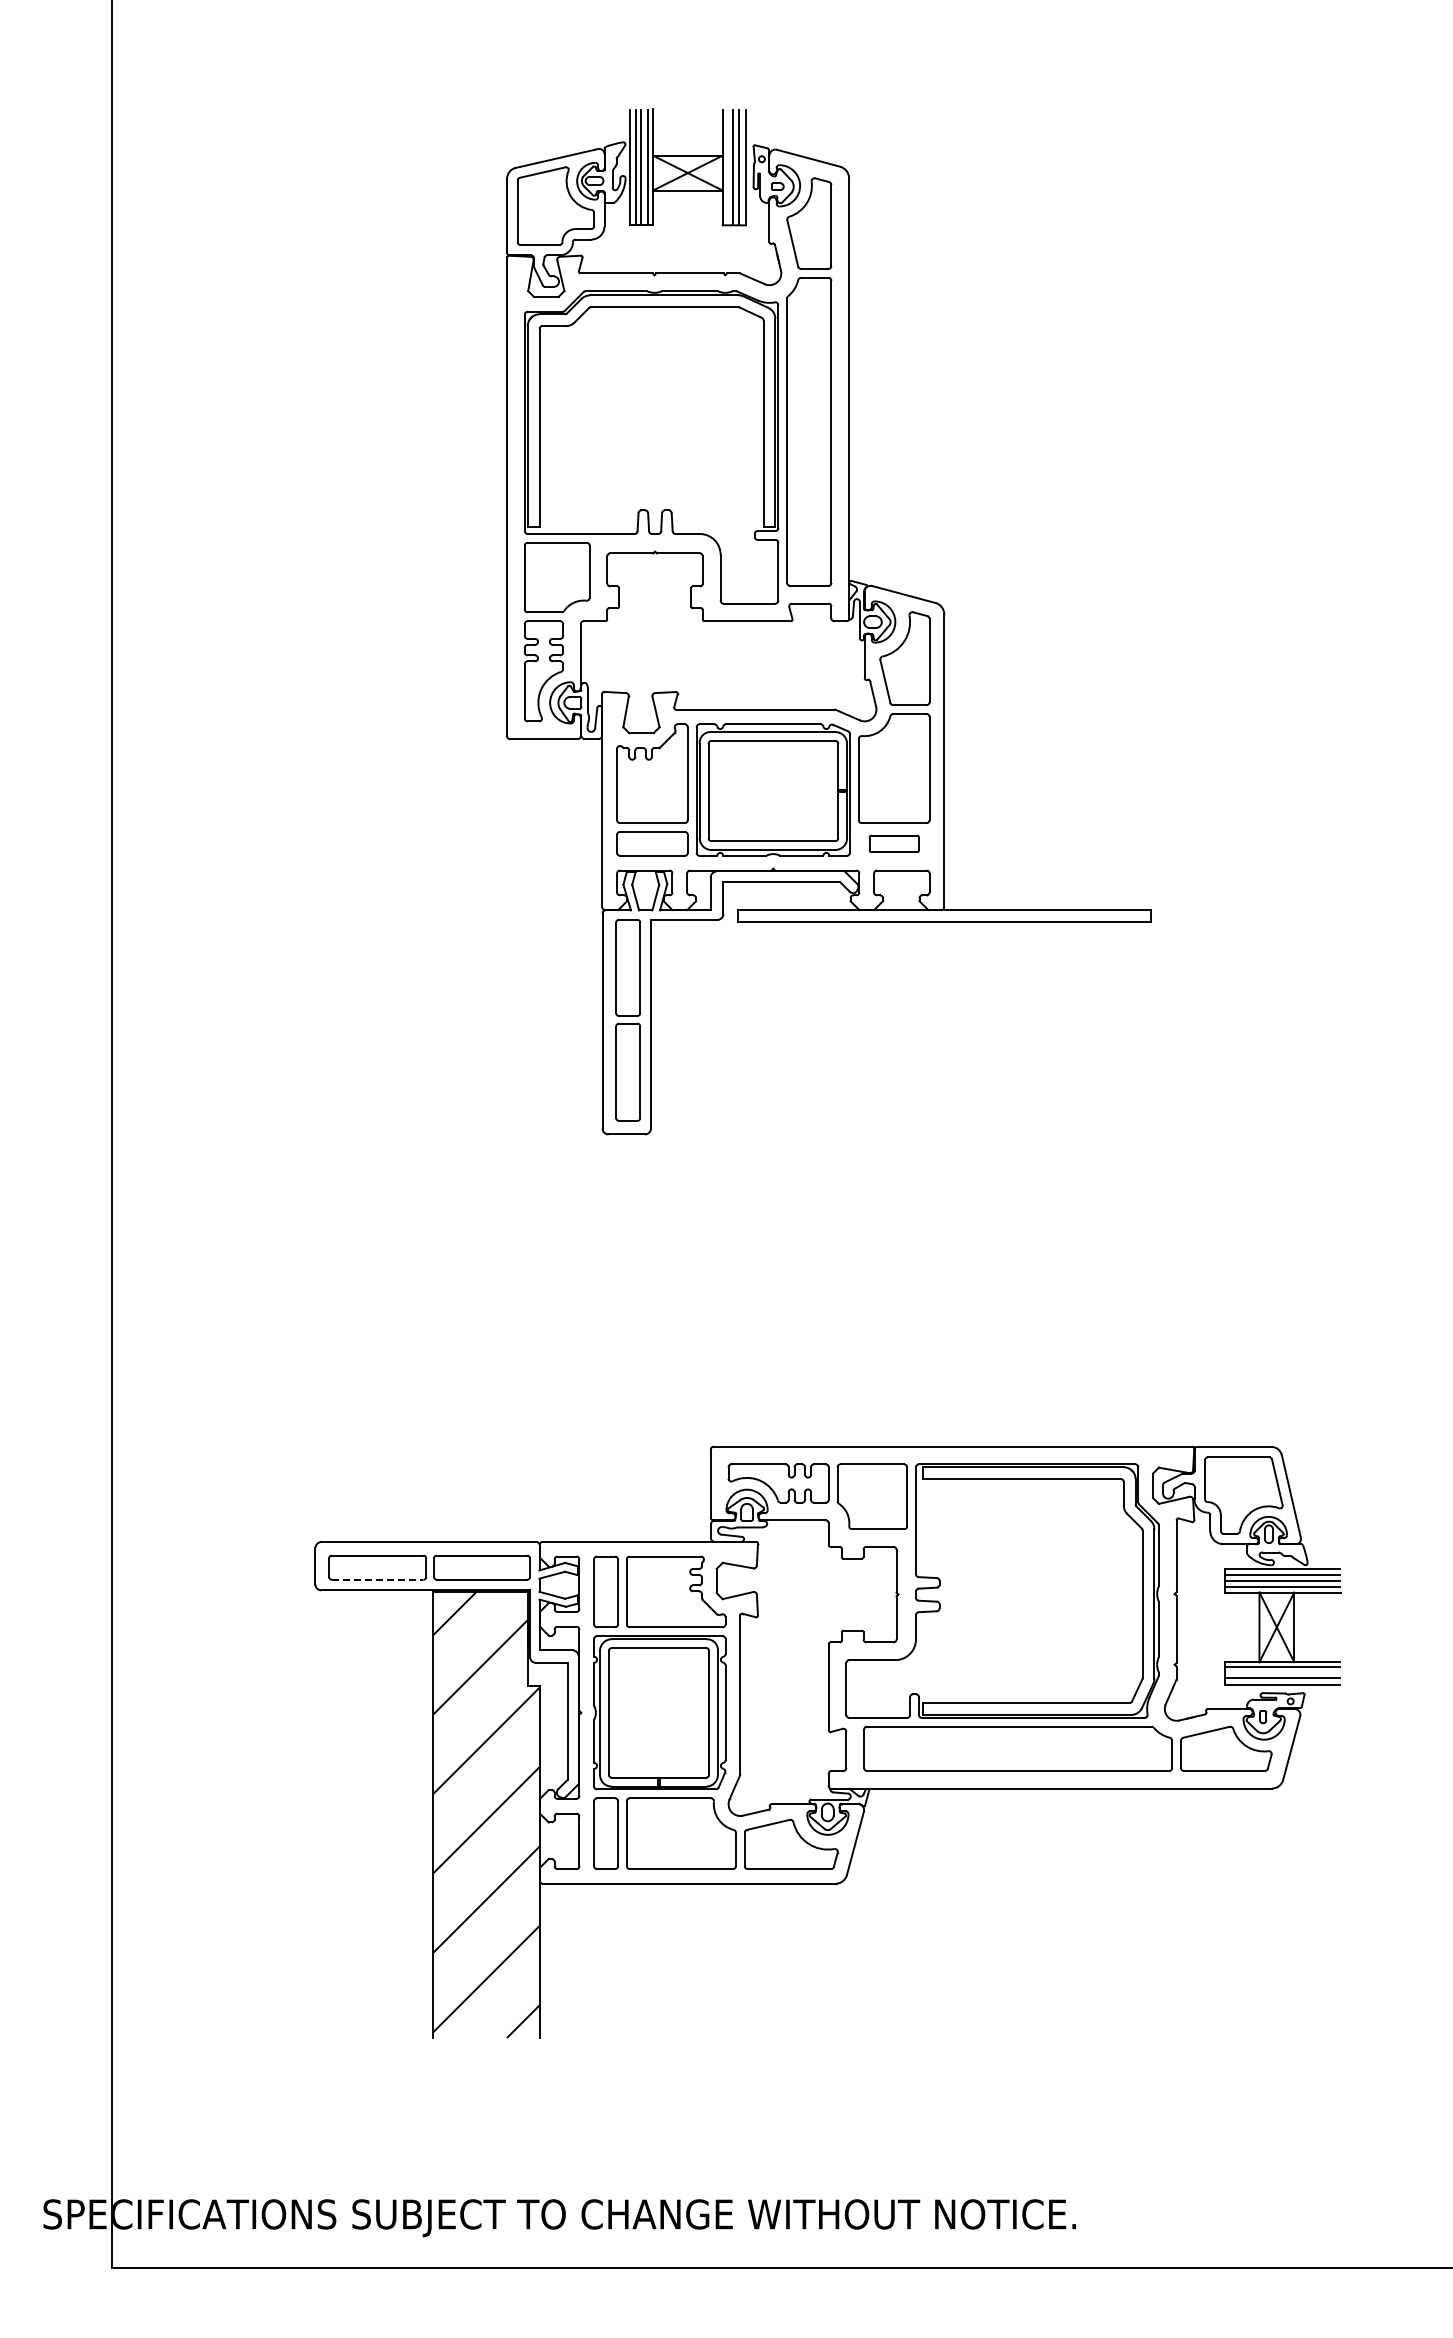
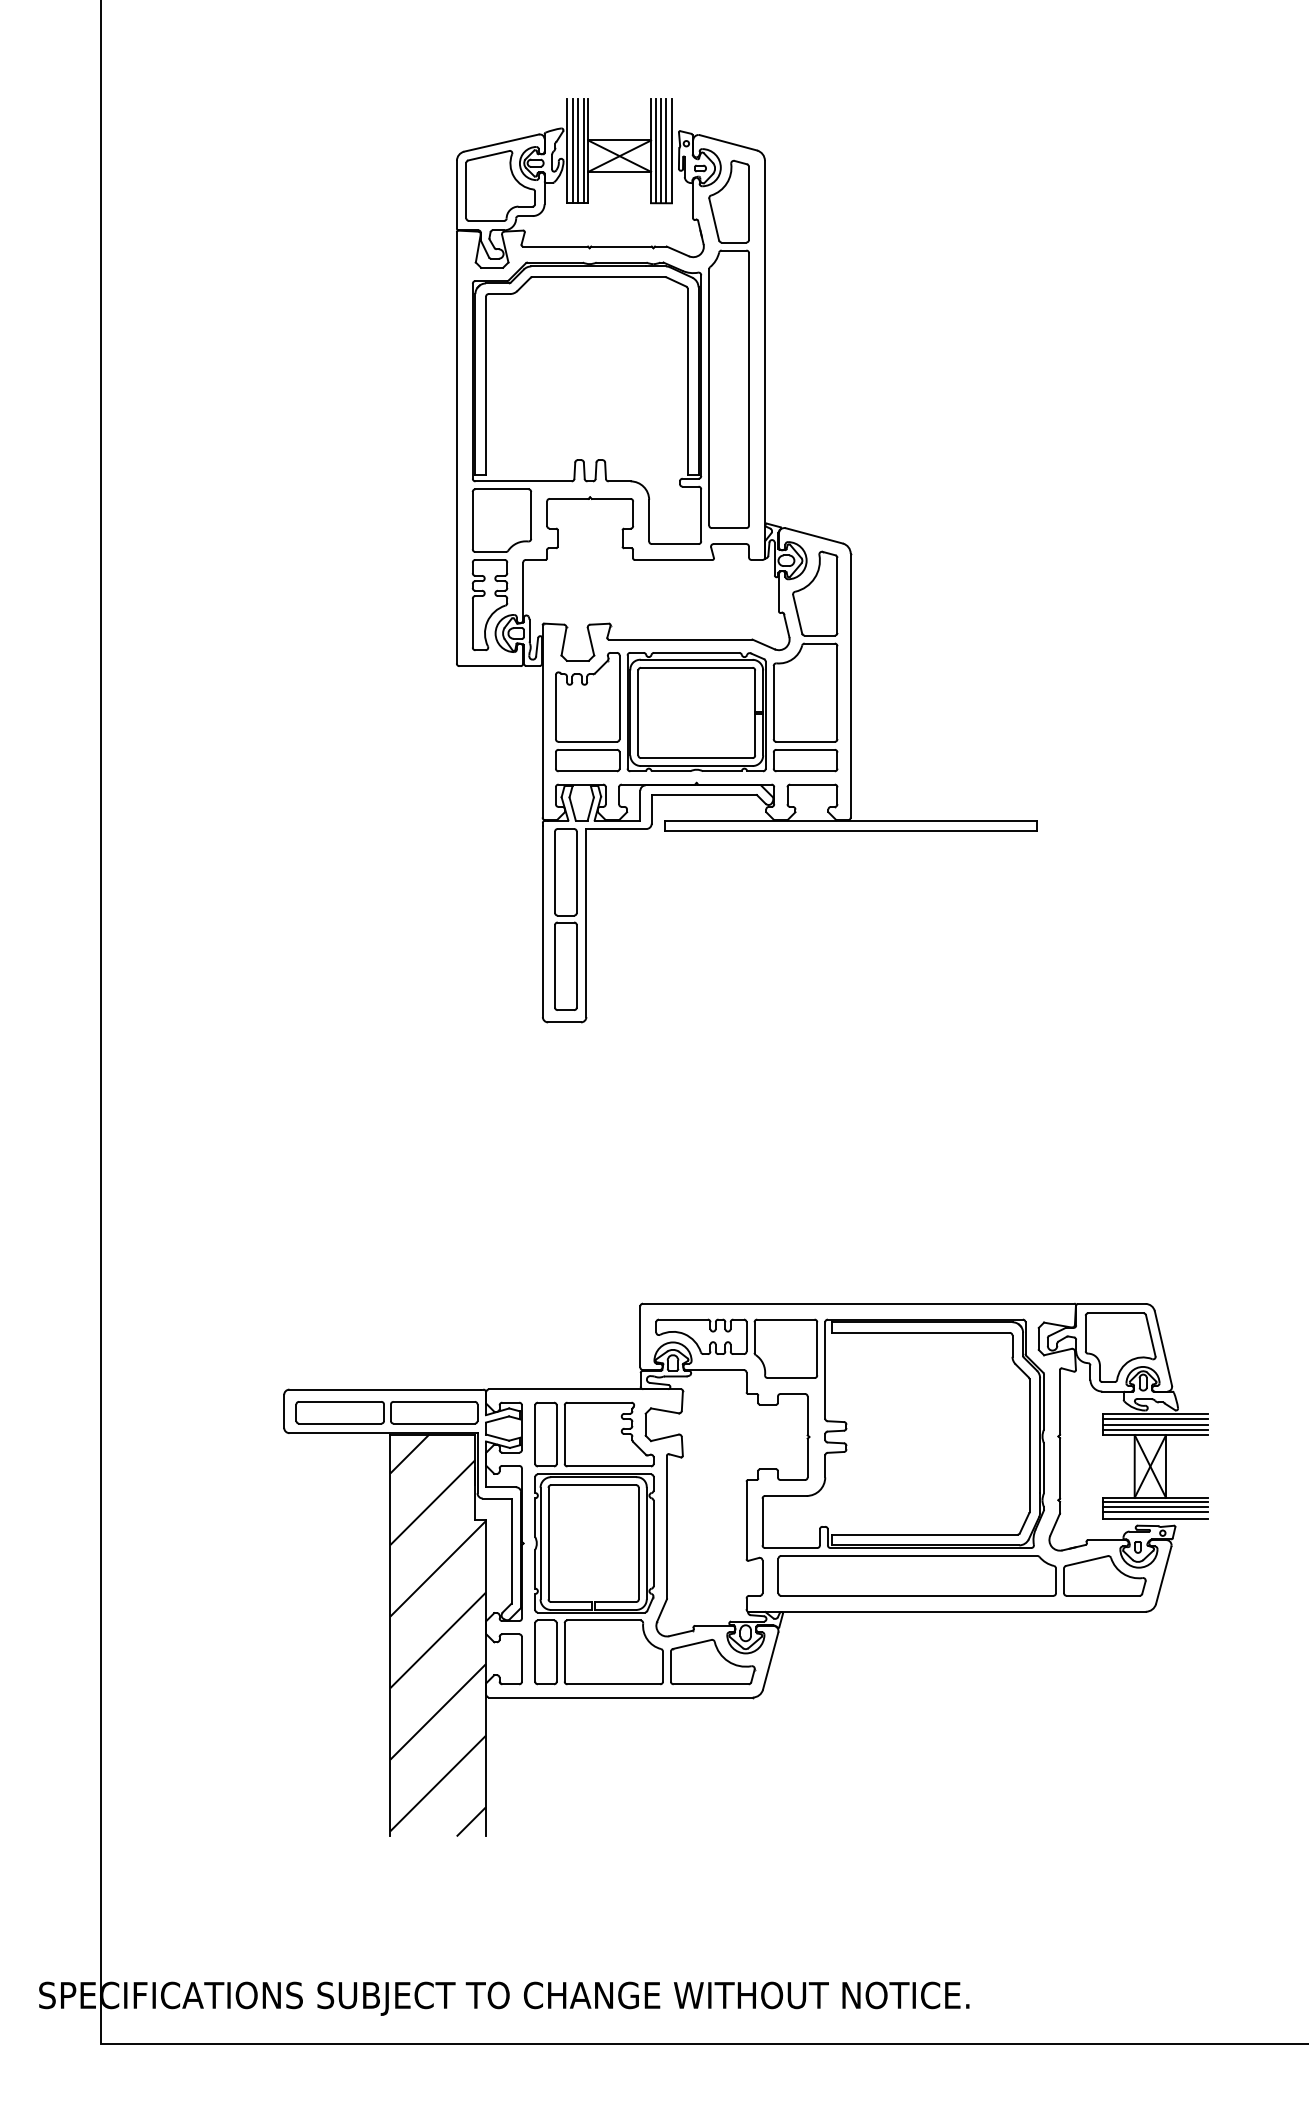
line: (727, 167) -> (655, 151), added
part: (894, 843) -> (805, 760), size x1.43
line: (377, 1579) -> (340, 1423), dashed -> solid
line: (1282, 1672) -> (1155, 1507), added

